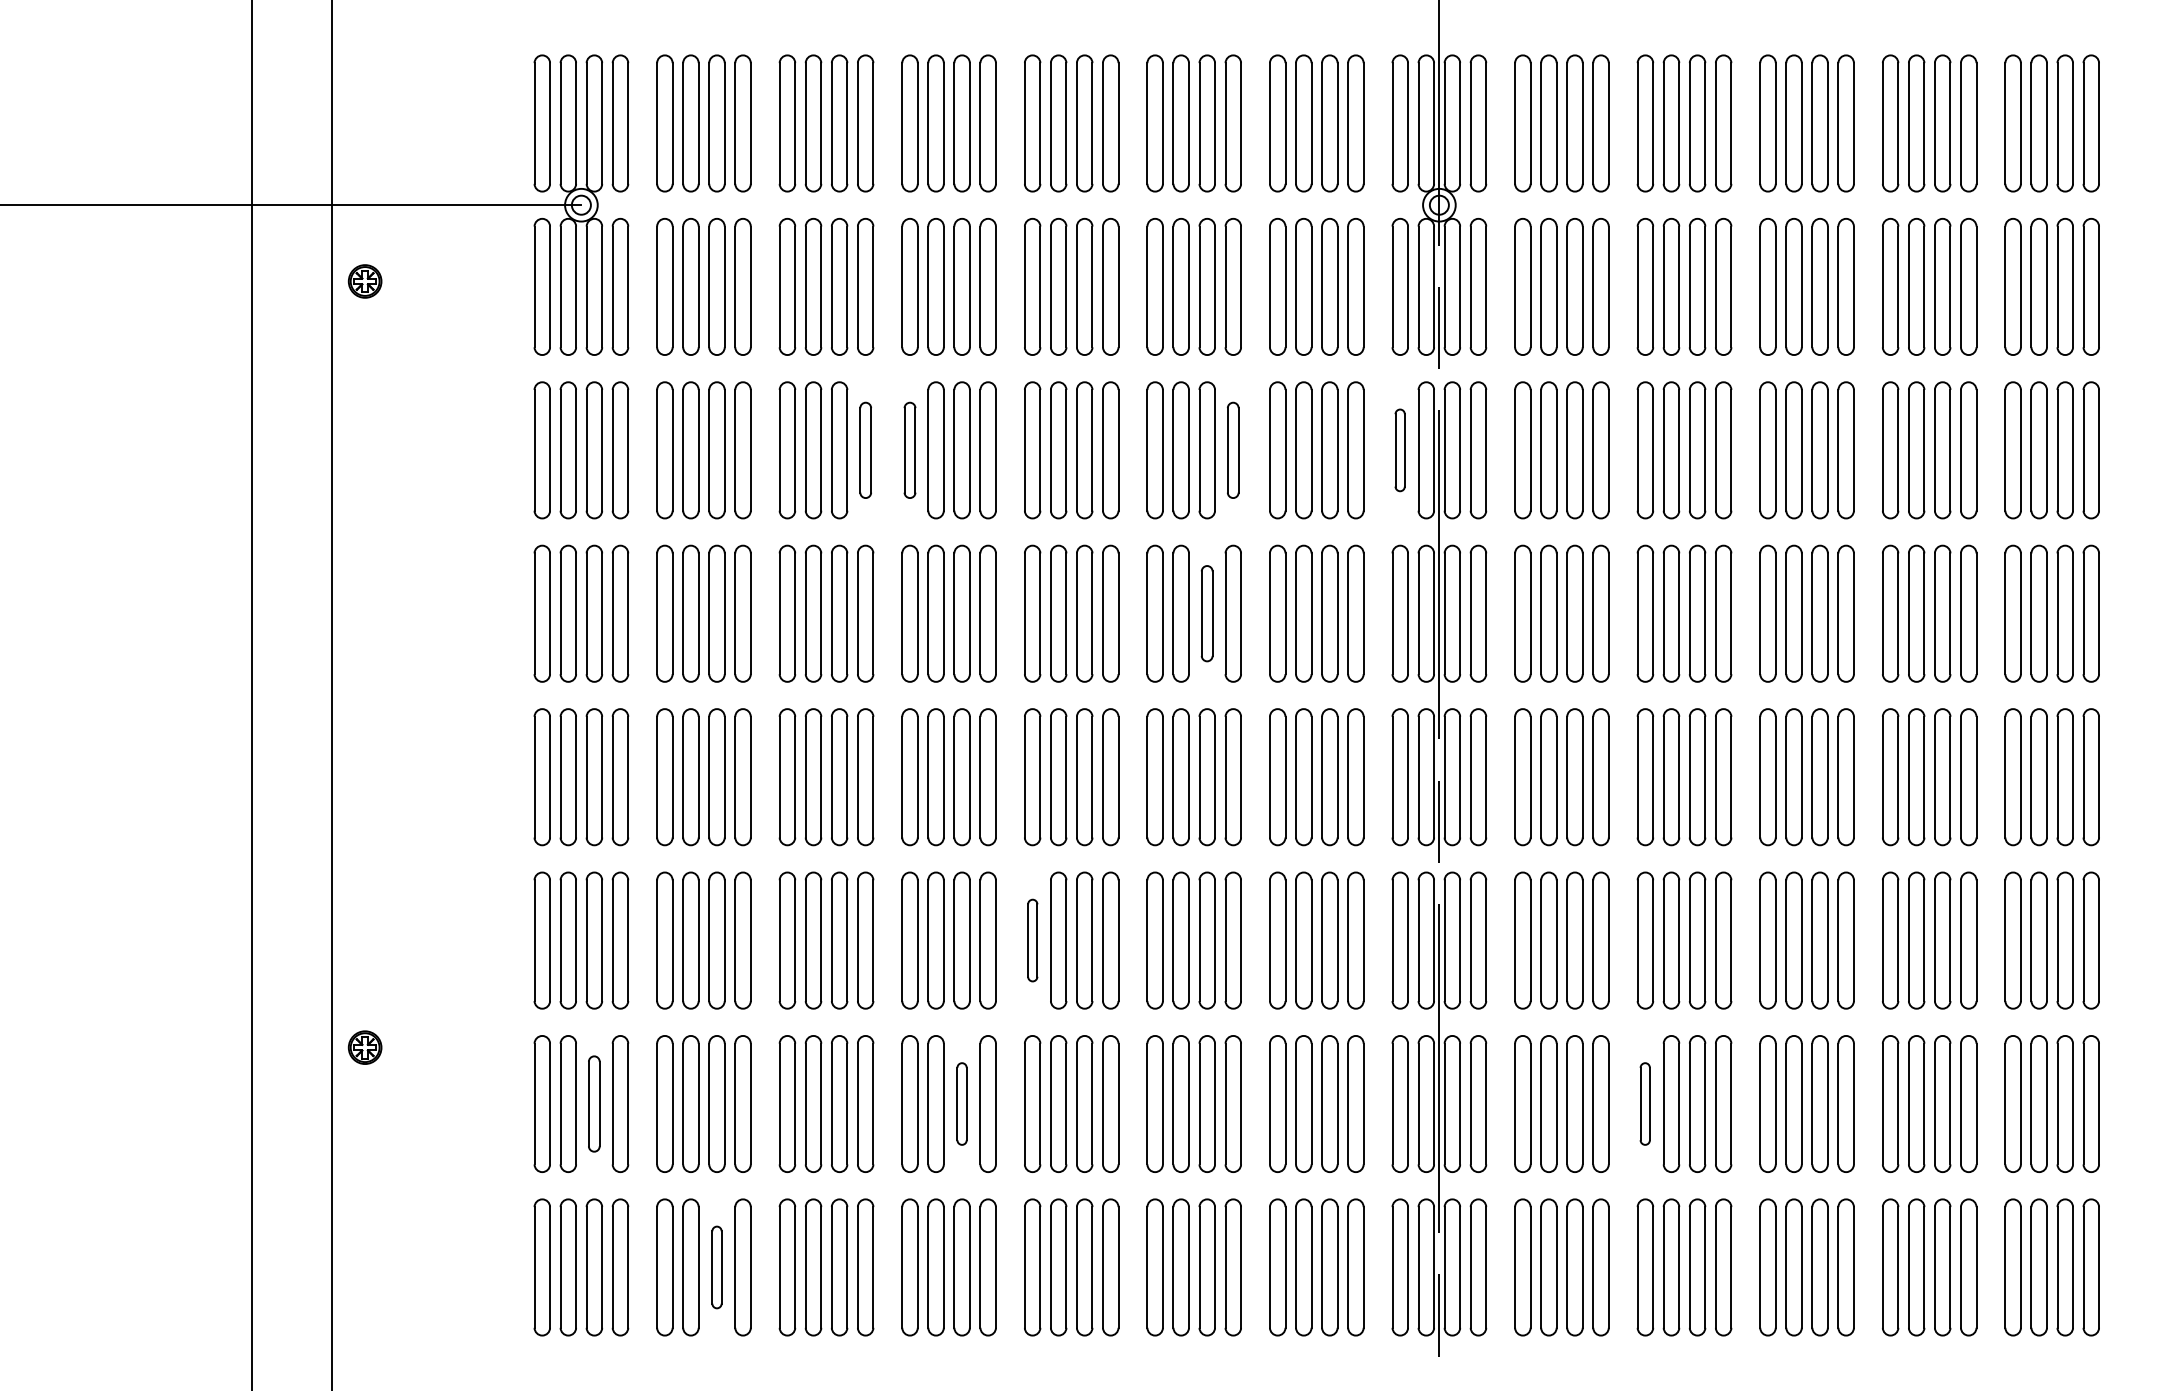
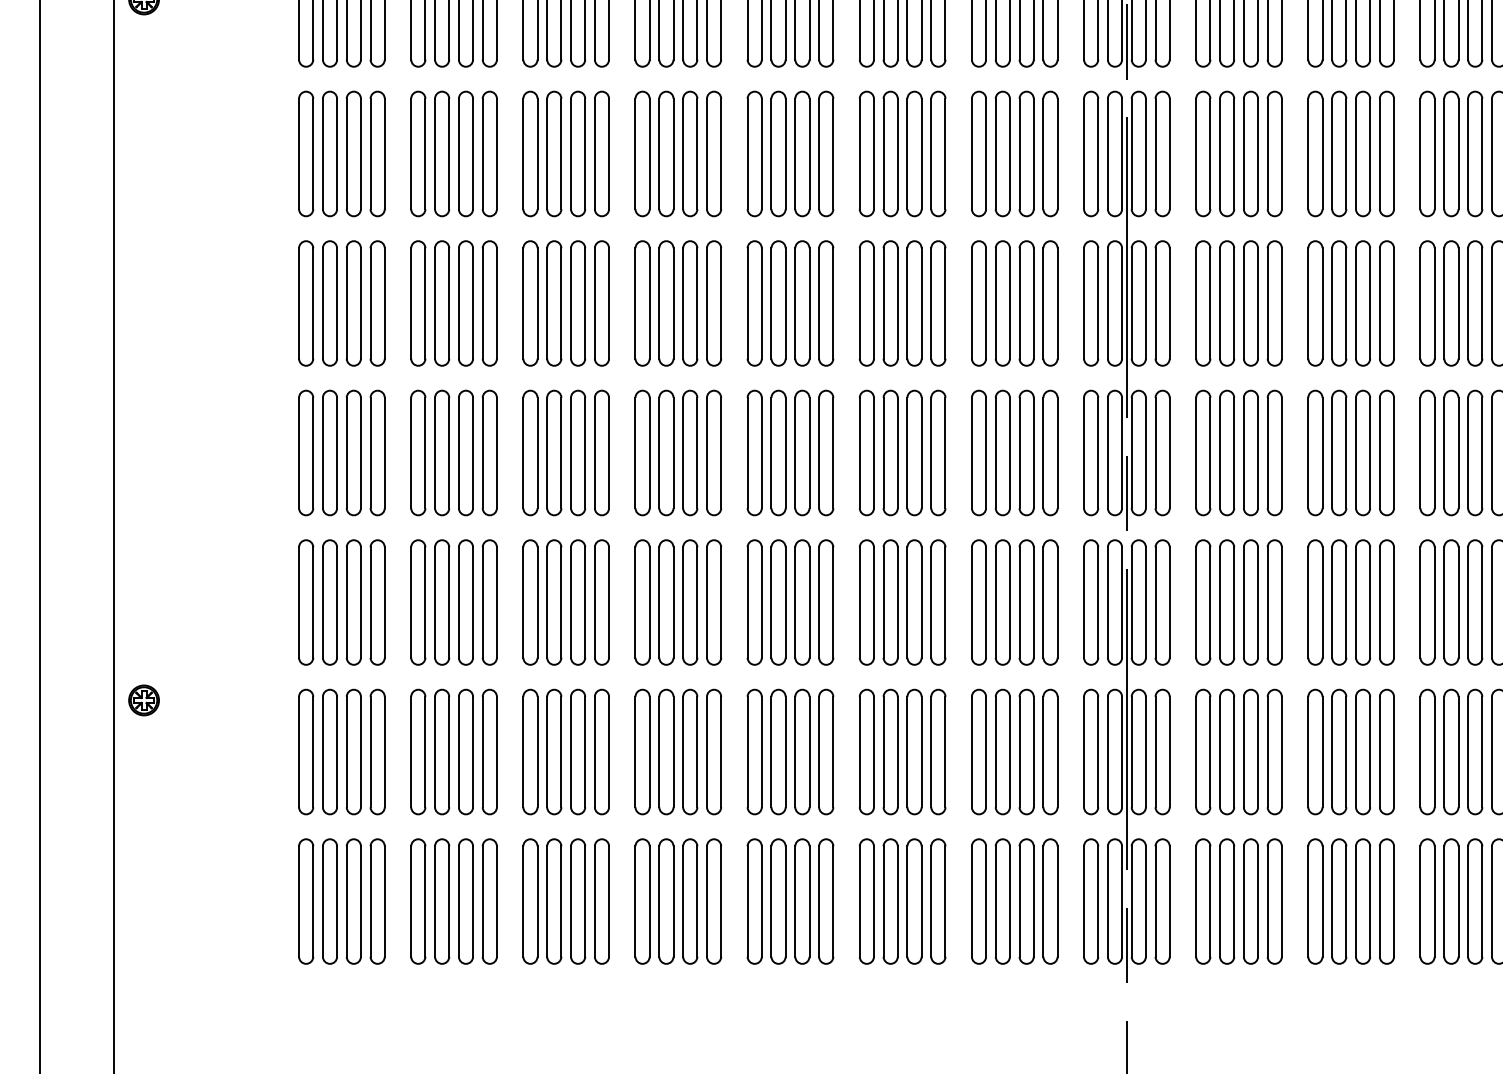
part: (865, 450) -> (601, 154), size x1.43
part: (909, 450) -> (642, 154), size x1.43
part: (1232, 450) -> (937, 154), size x1.43
part: (1399, 450) -> (1090, 154), size x1.67
part: (1206, 613) -> (913, 303), size x1.43
part: (1032, 940) -> (754, 602), size x1.67
part: (593, 1103) -> (352, 751), size x1.43
part: (961, 1103) -> (689, 751), size x1.67
part: (1644, 1103) -> (1314, 751), size x1.67
part: (716, 1267) -> (465, 901), size x1.67

